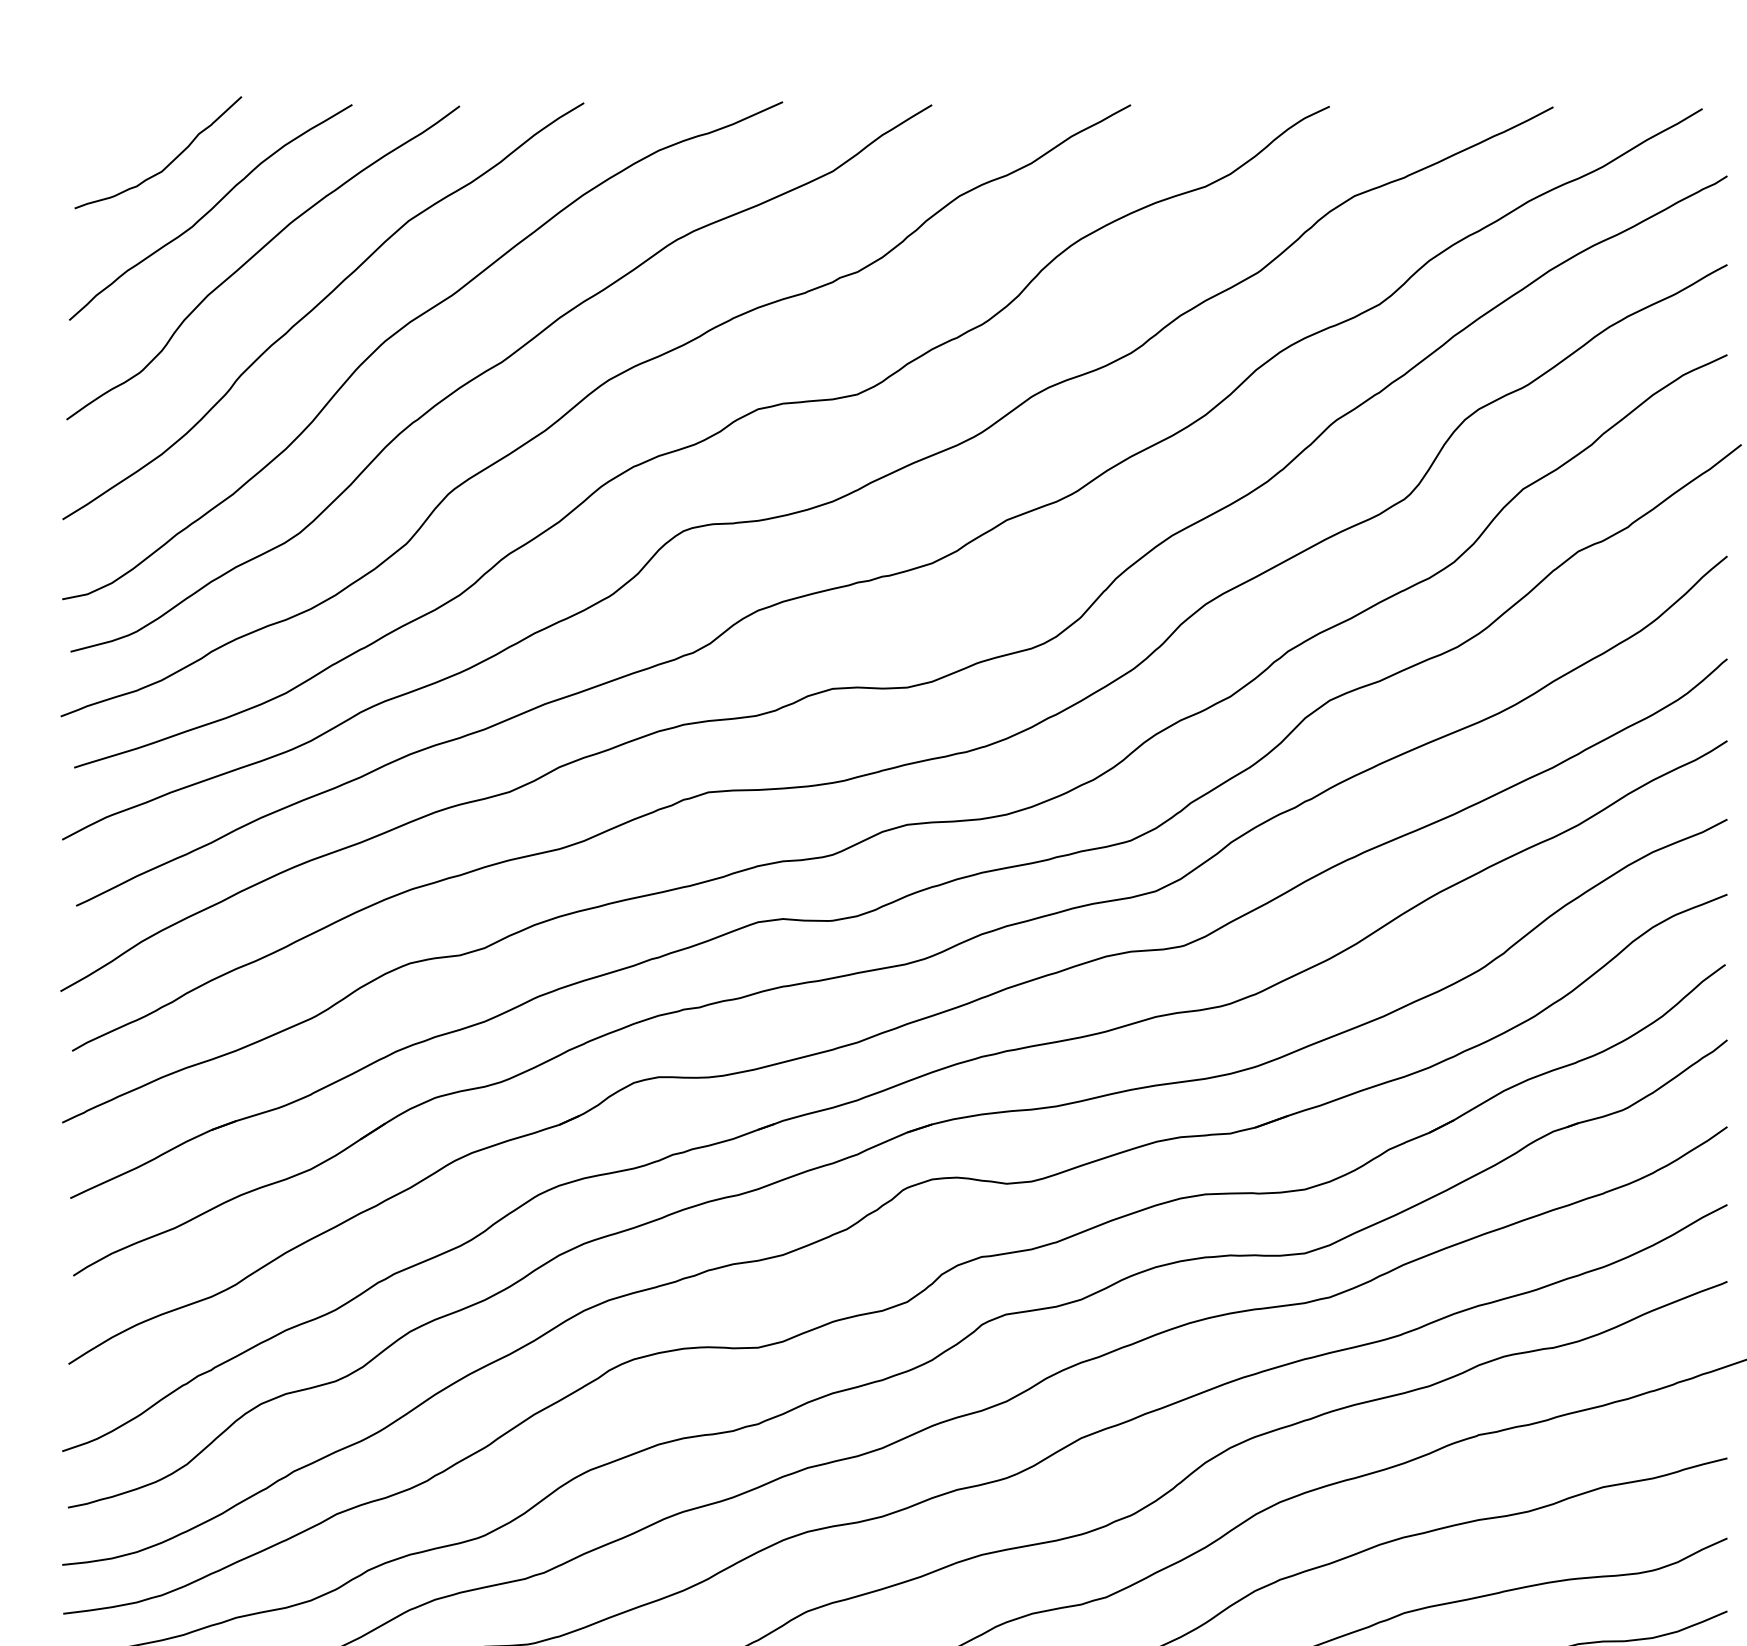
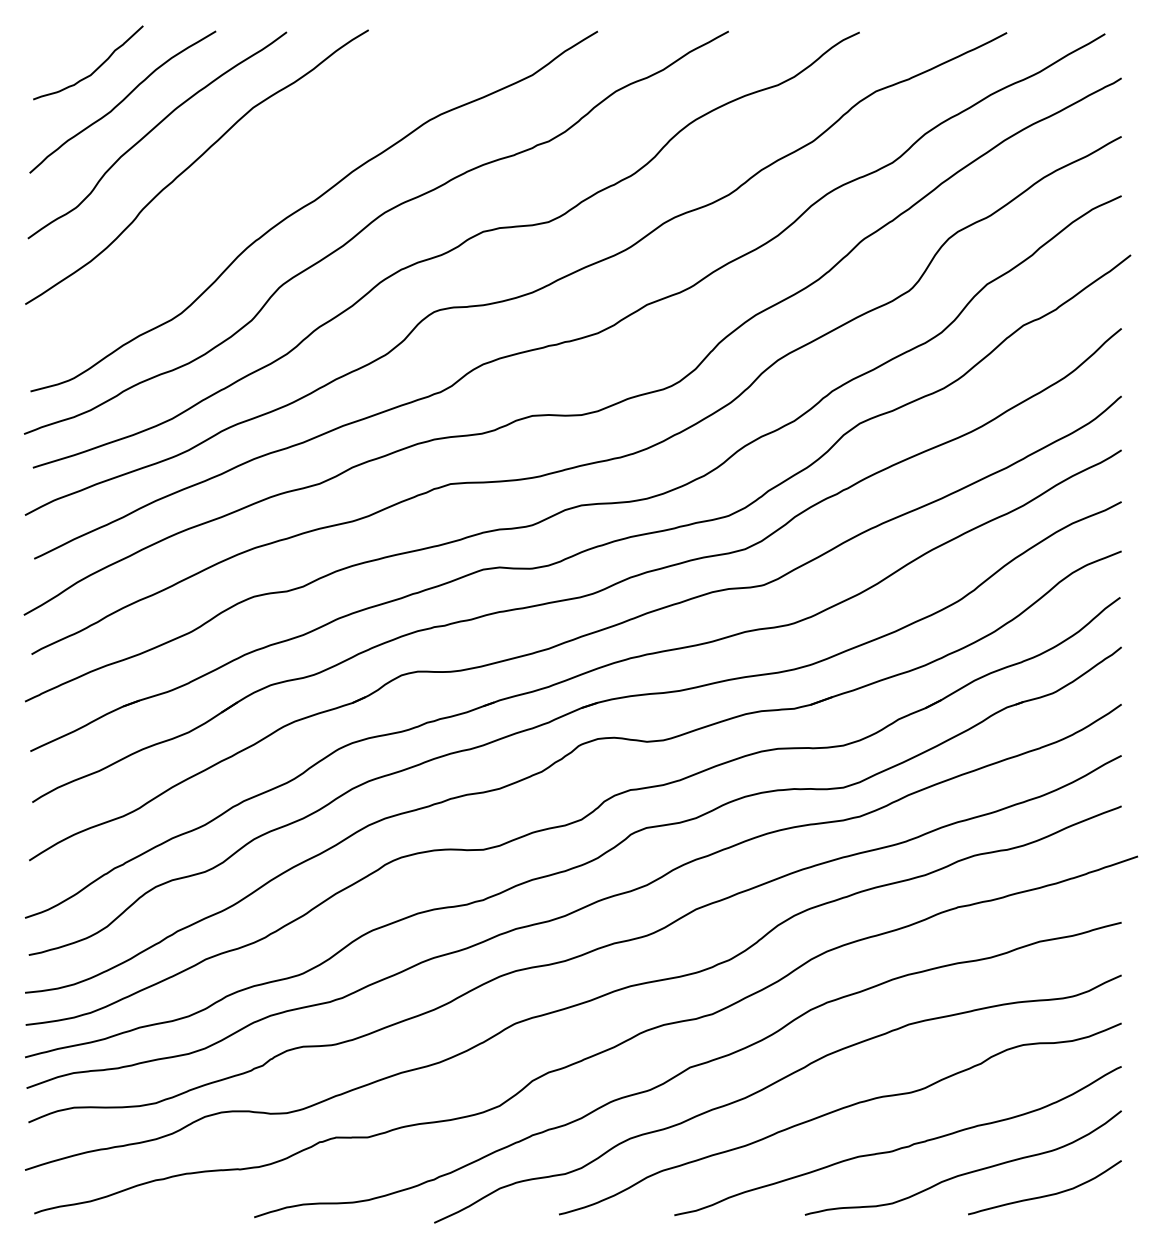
curve: (409, 325) -> (253, 176), removed

